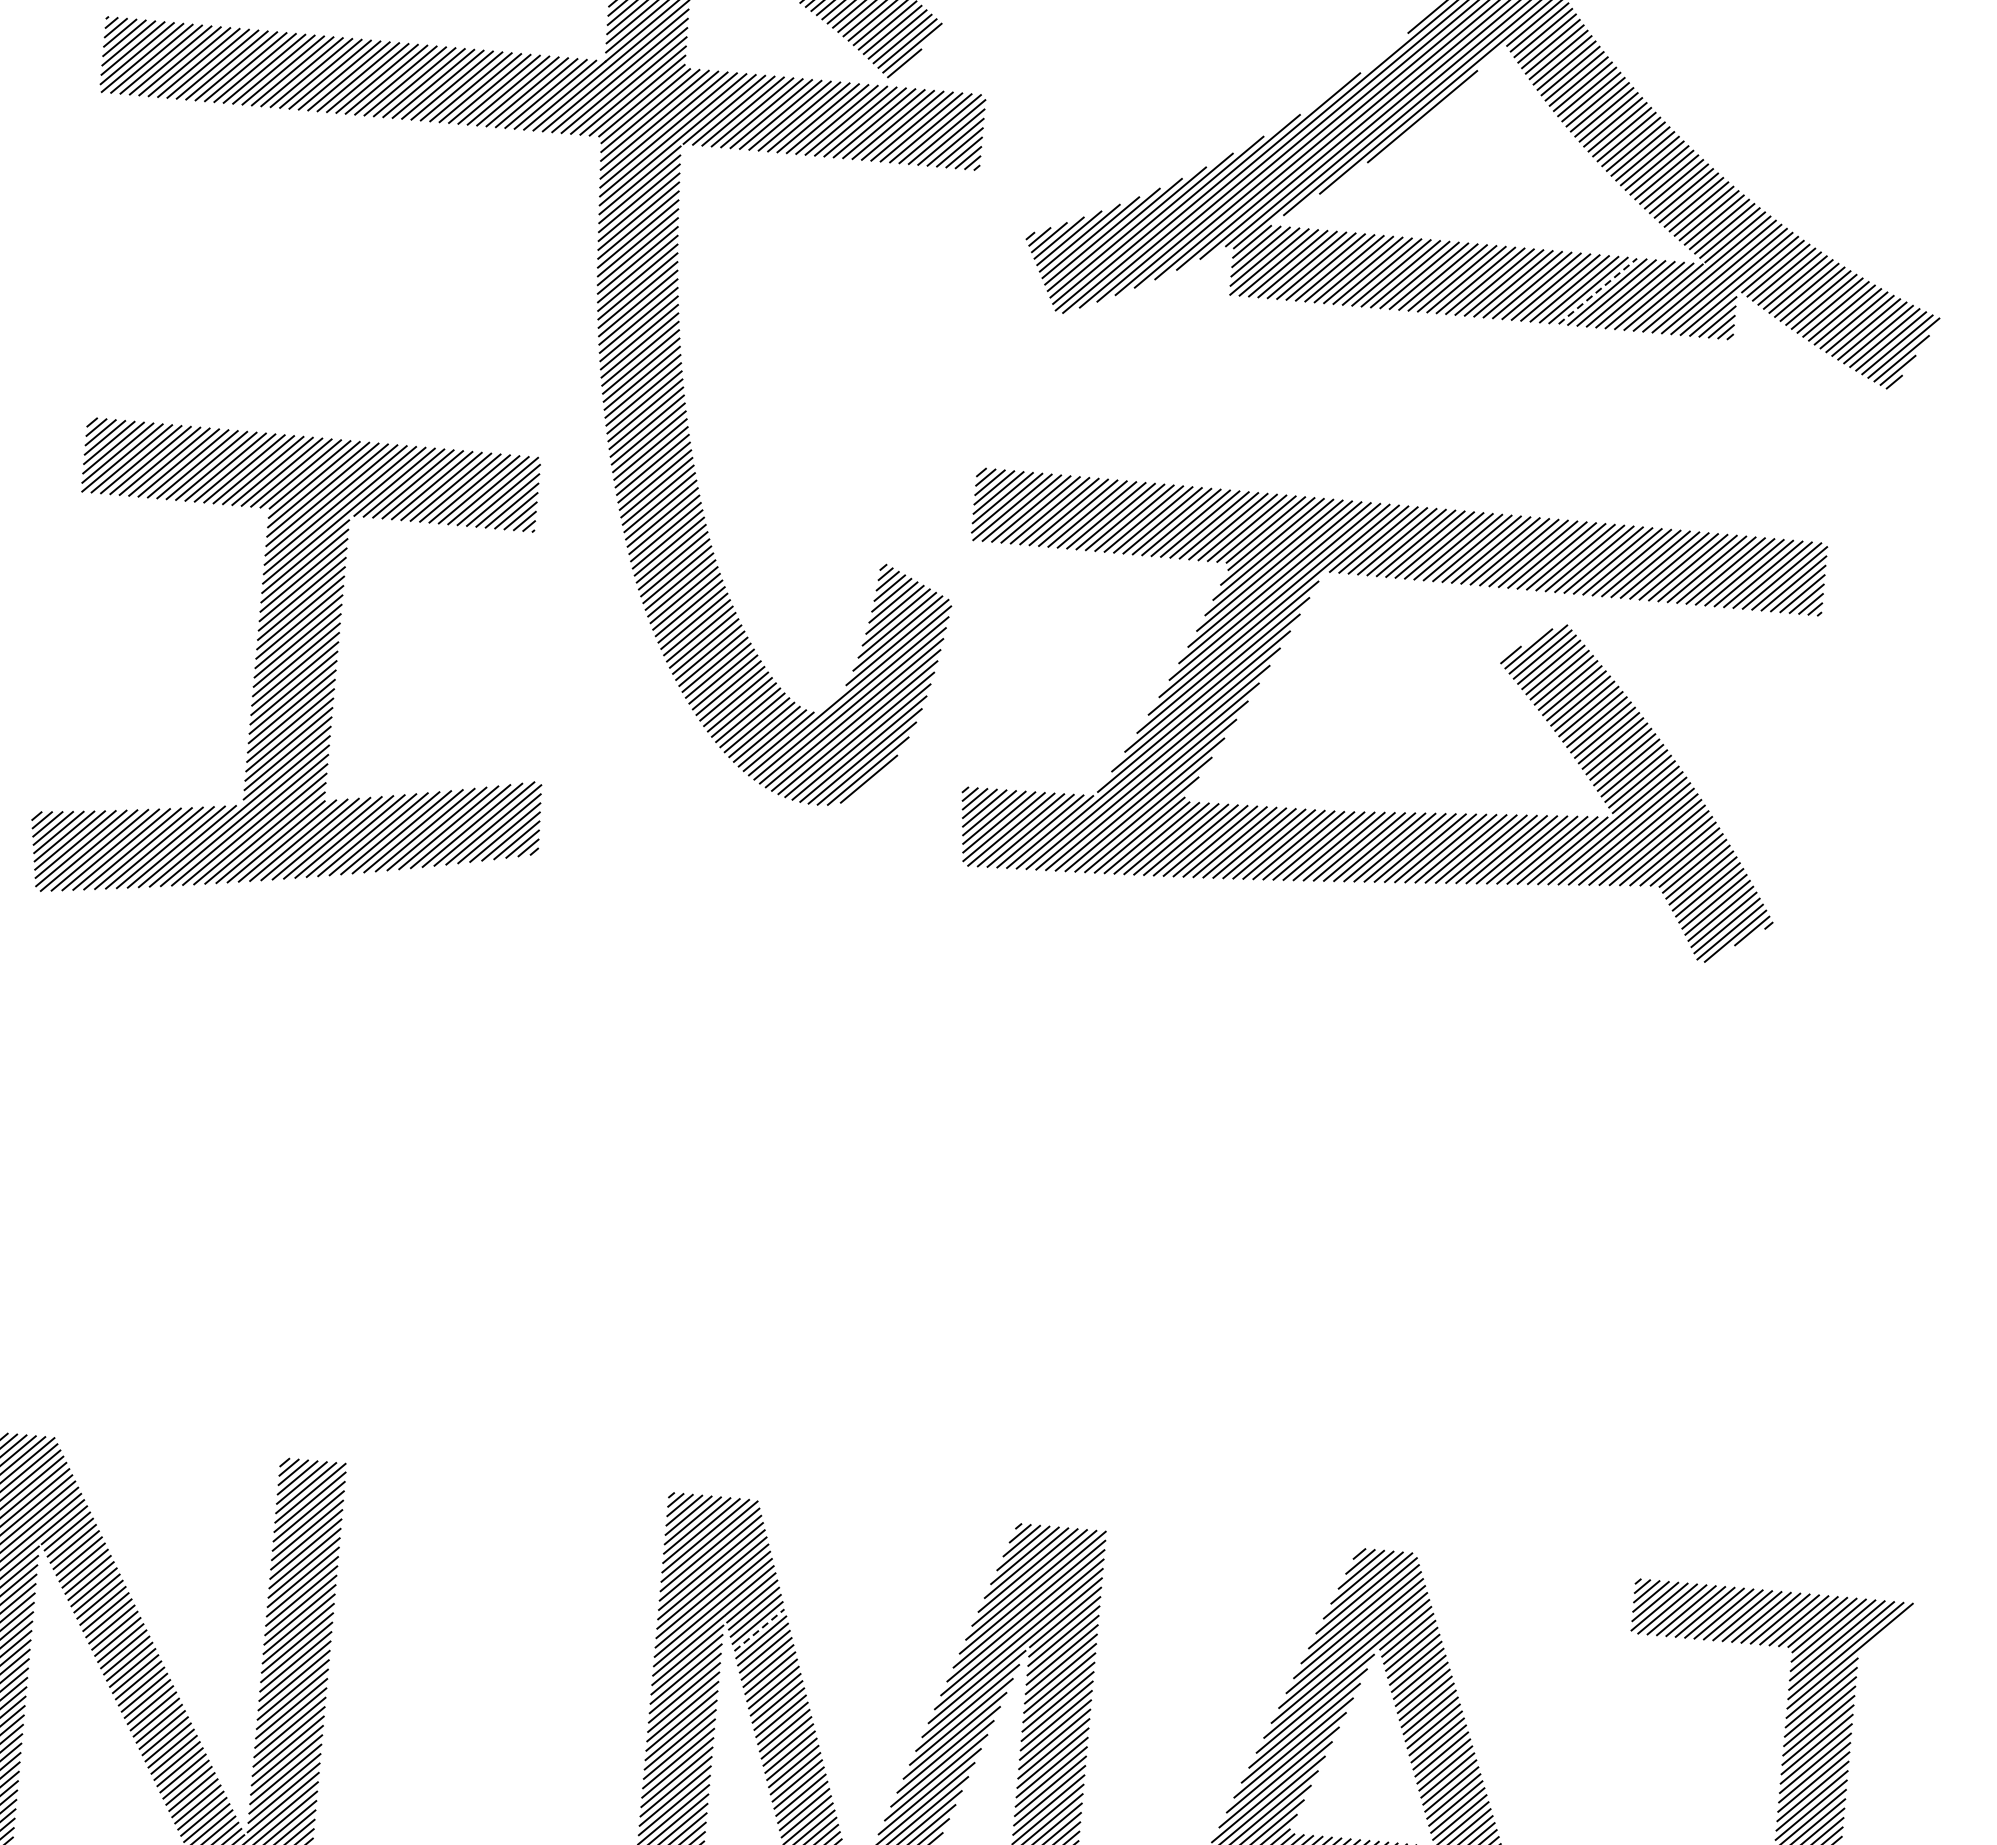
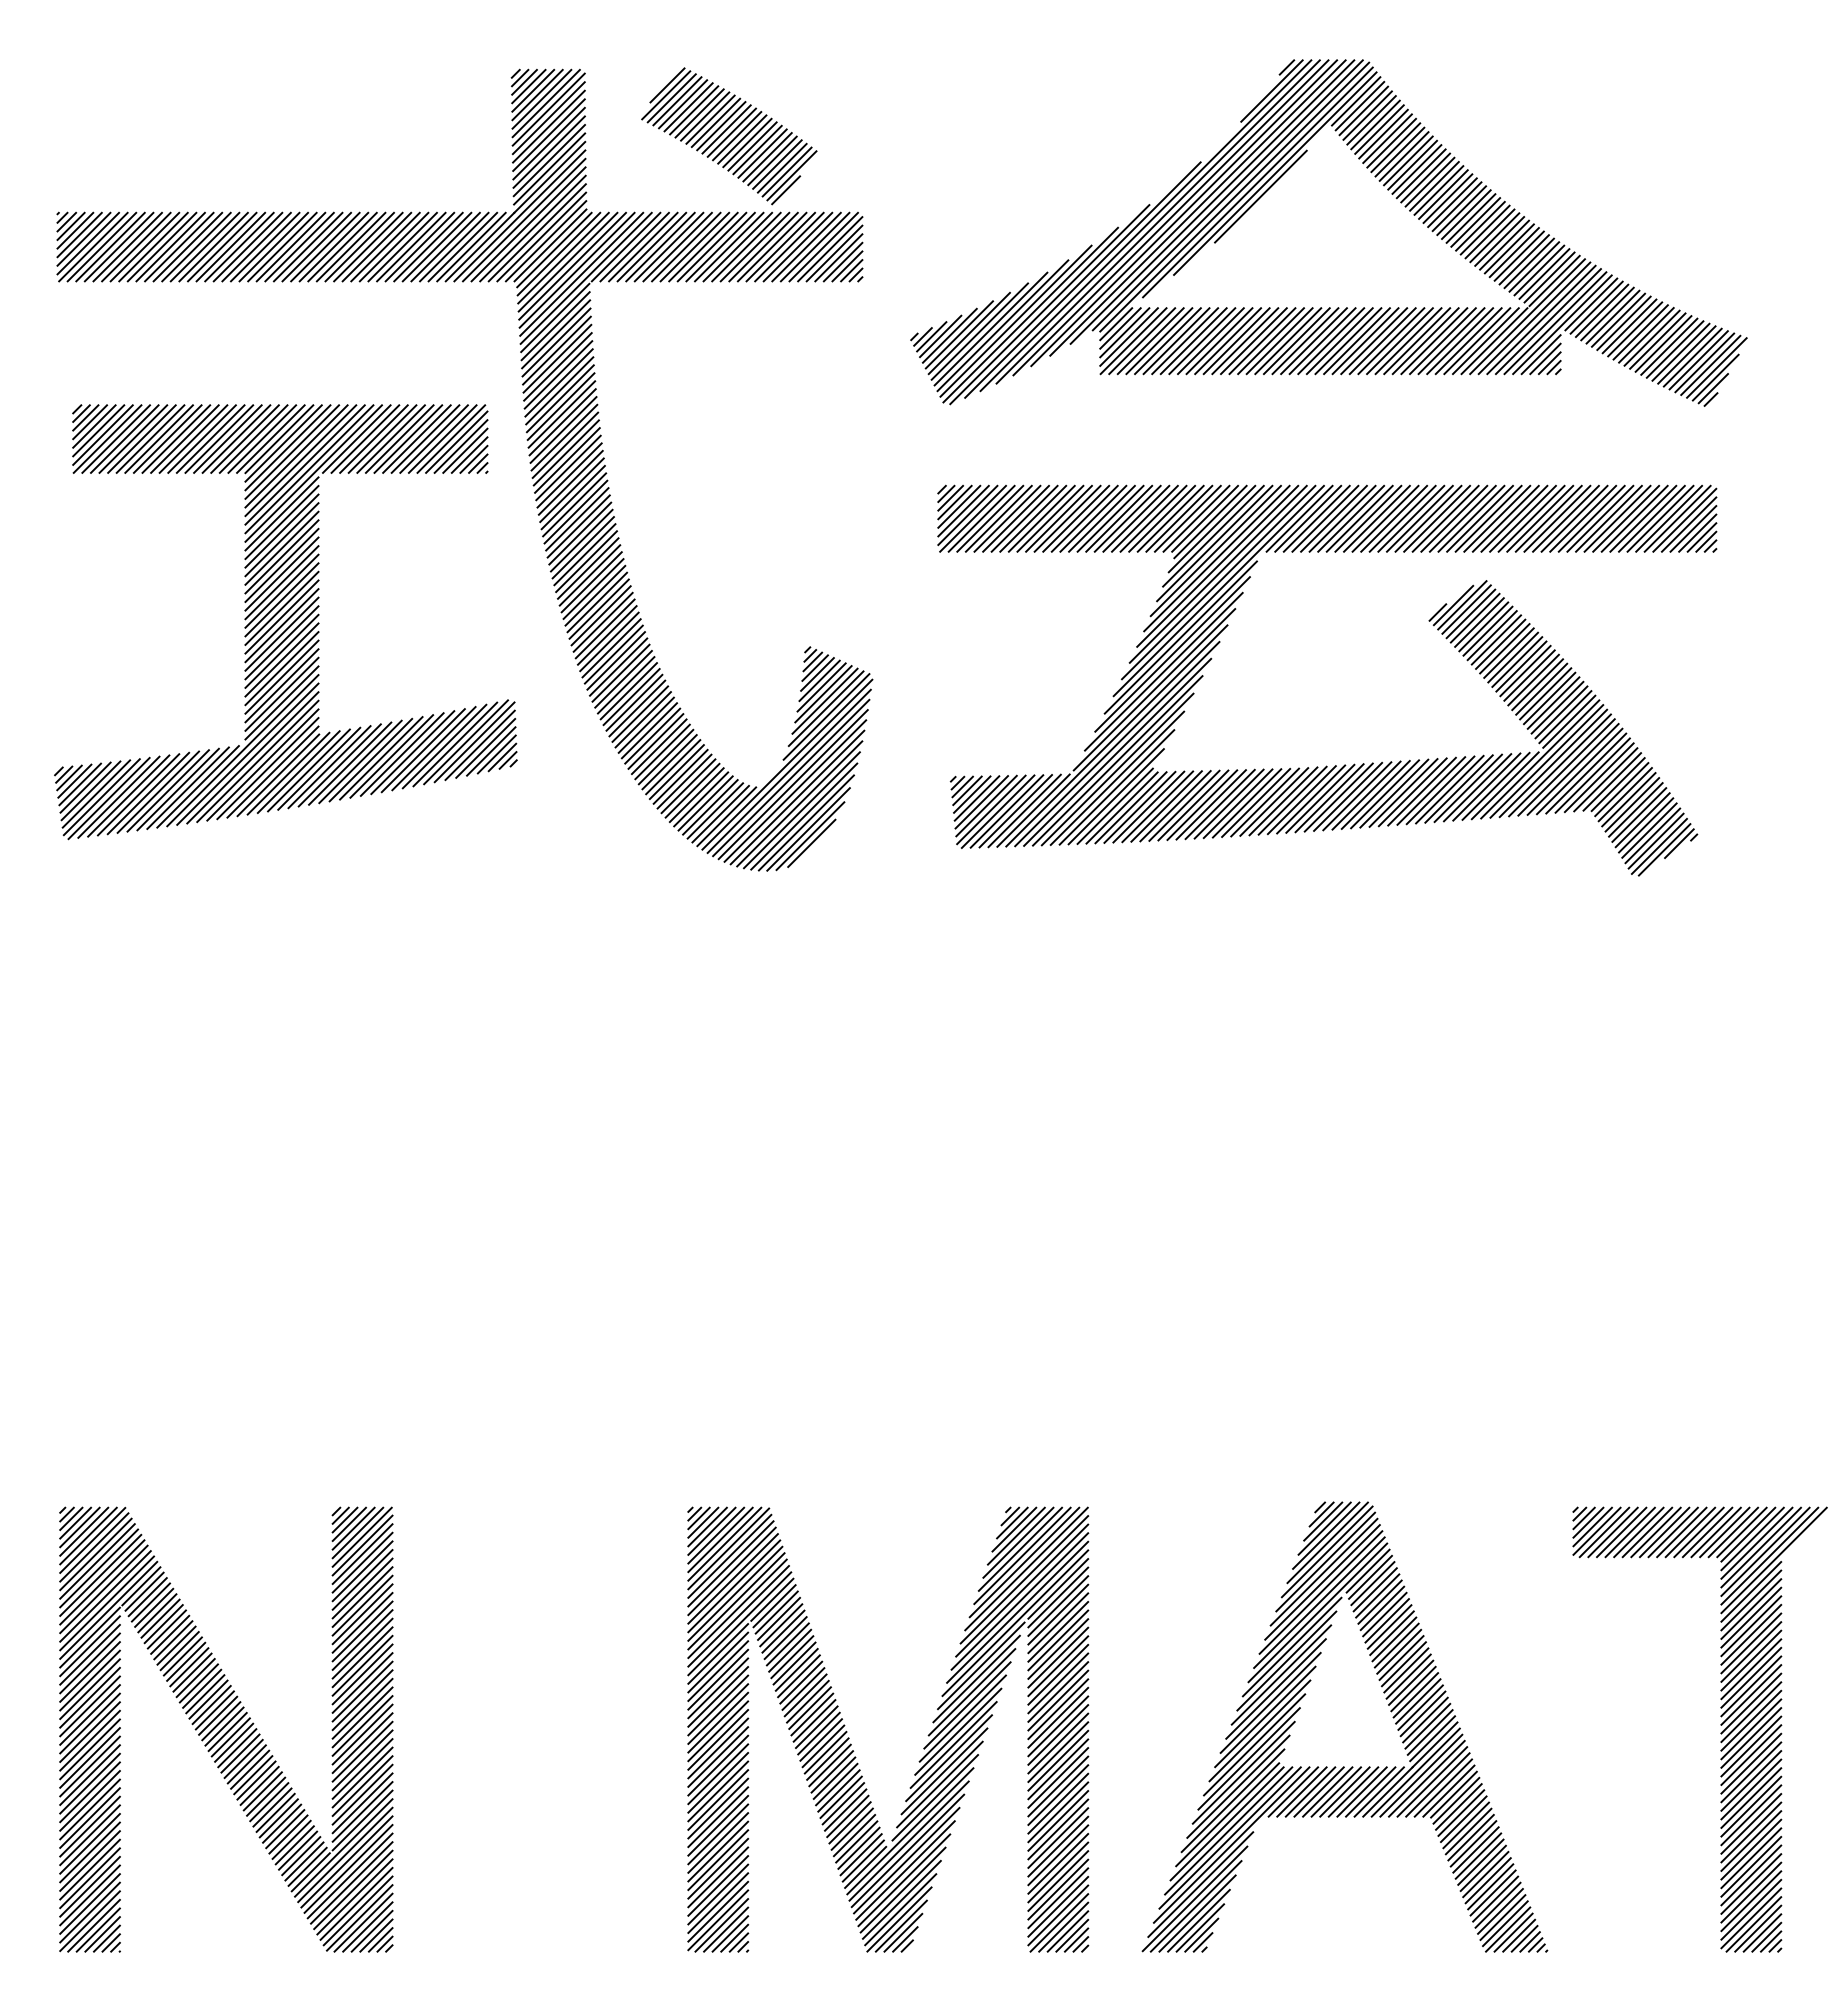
line: (1598, 291) -> (1434, 341), dashed -> solid
part: (298, 675) -> (285, 622), moved
part: (1374, 811) -> (1326, 765), moved
line: (759, 1630) -> (781, 1625), dashed -> solid

